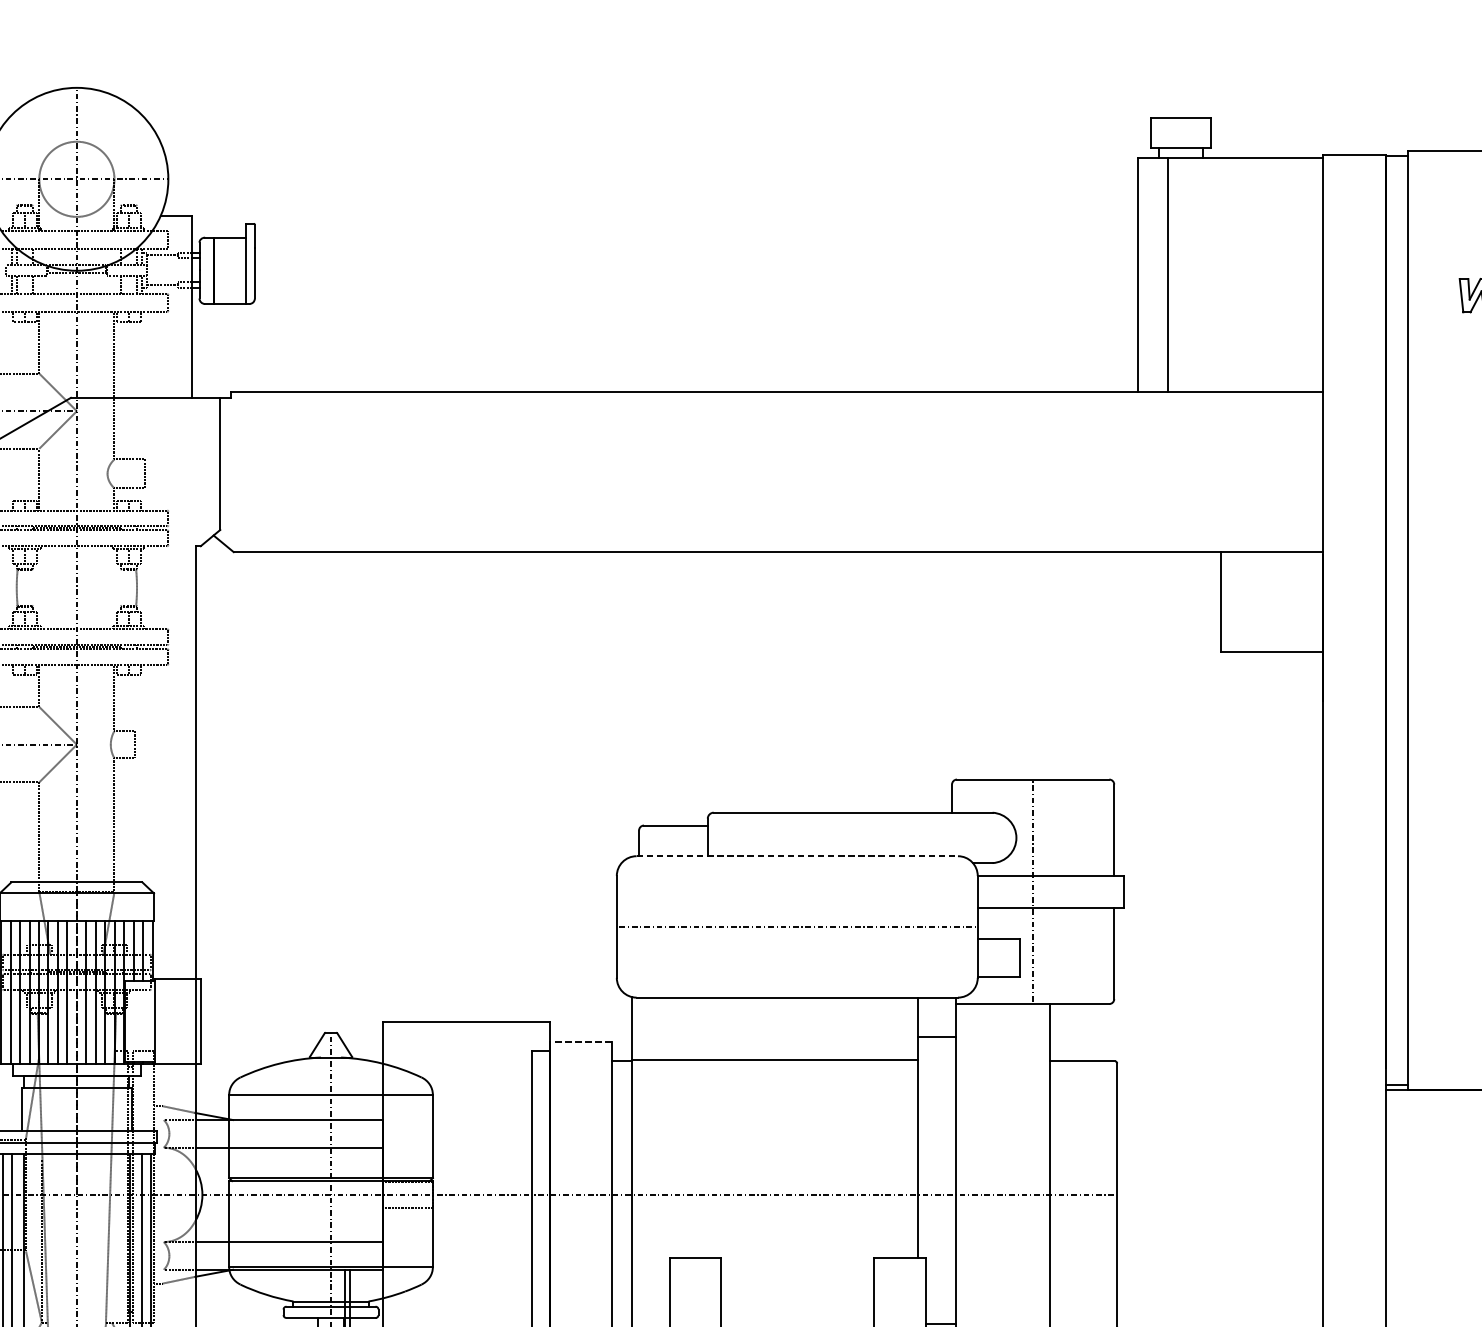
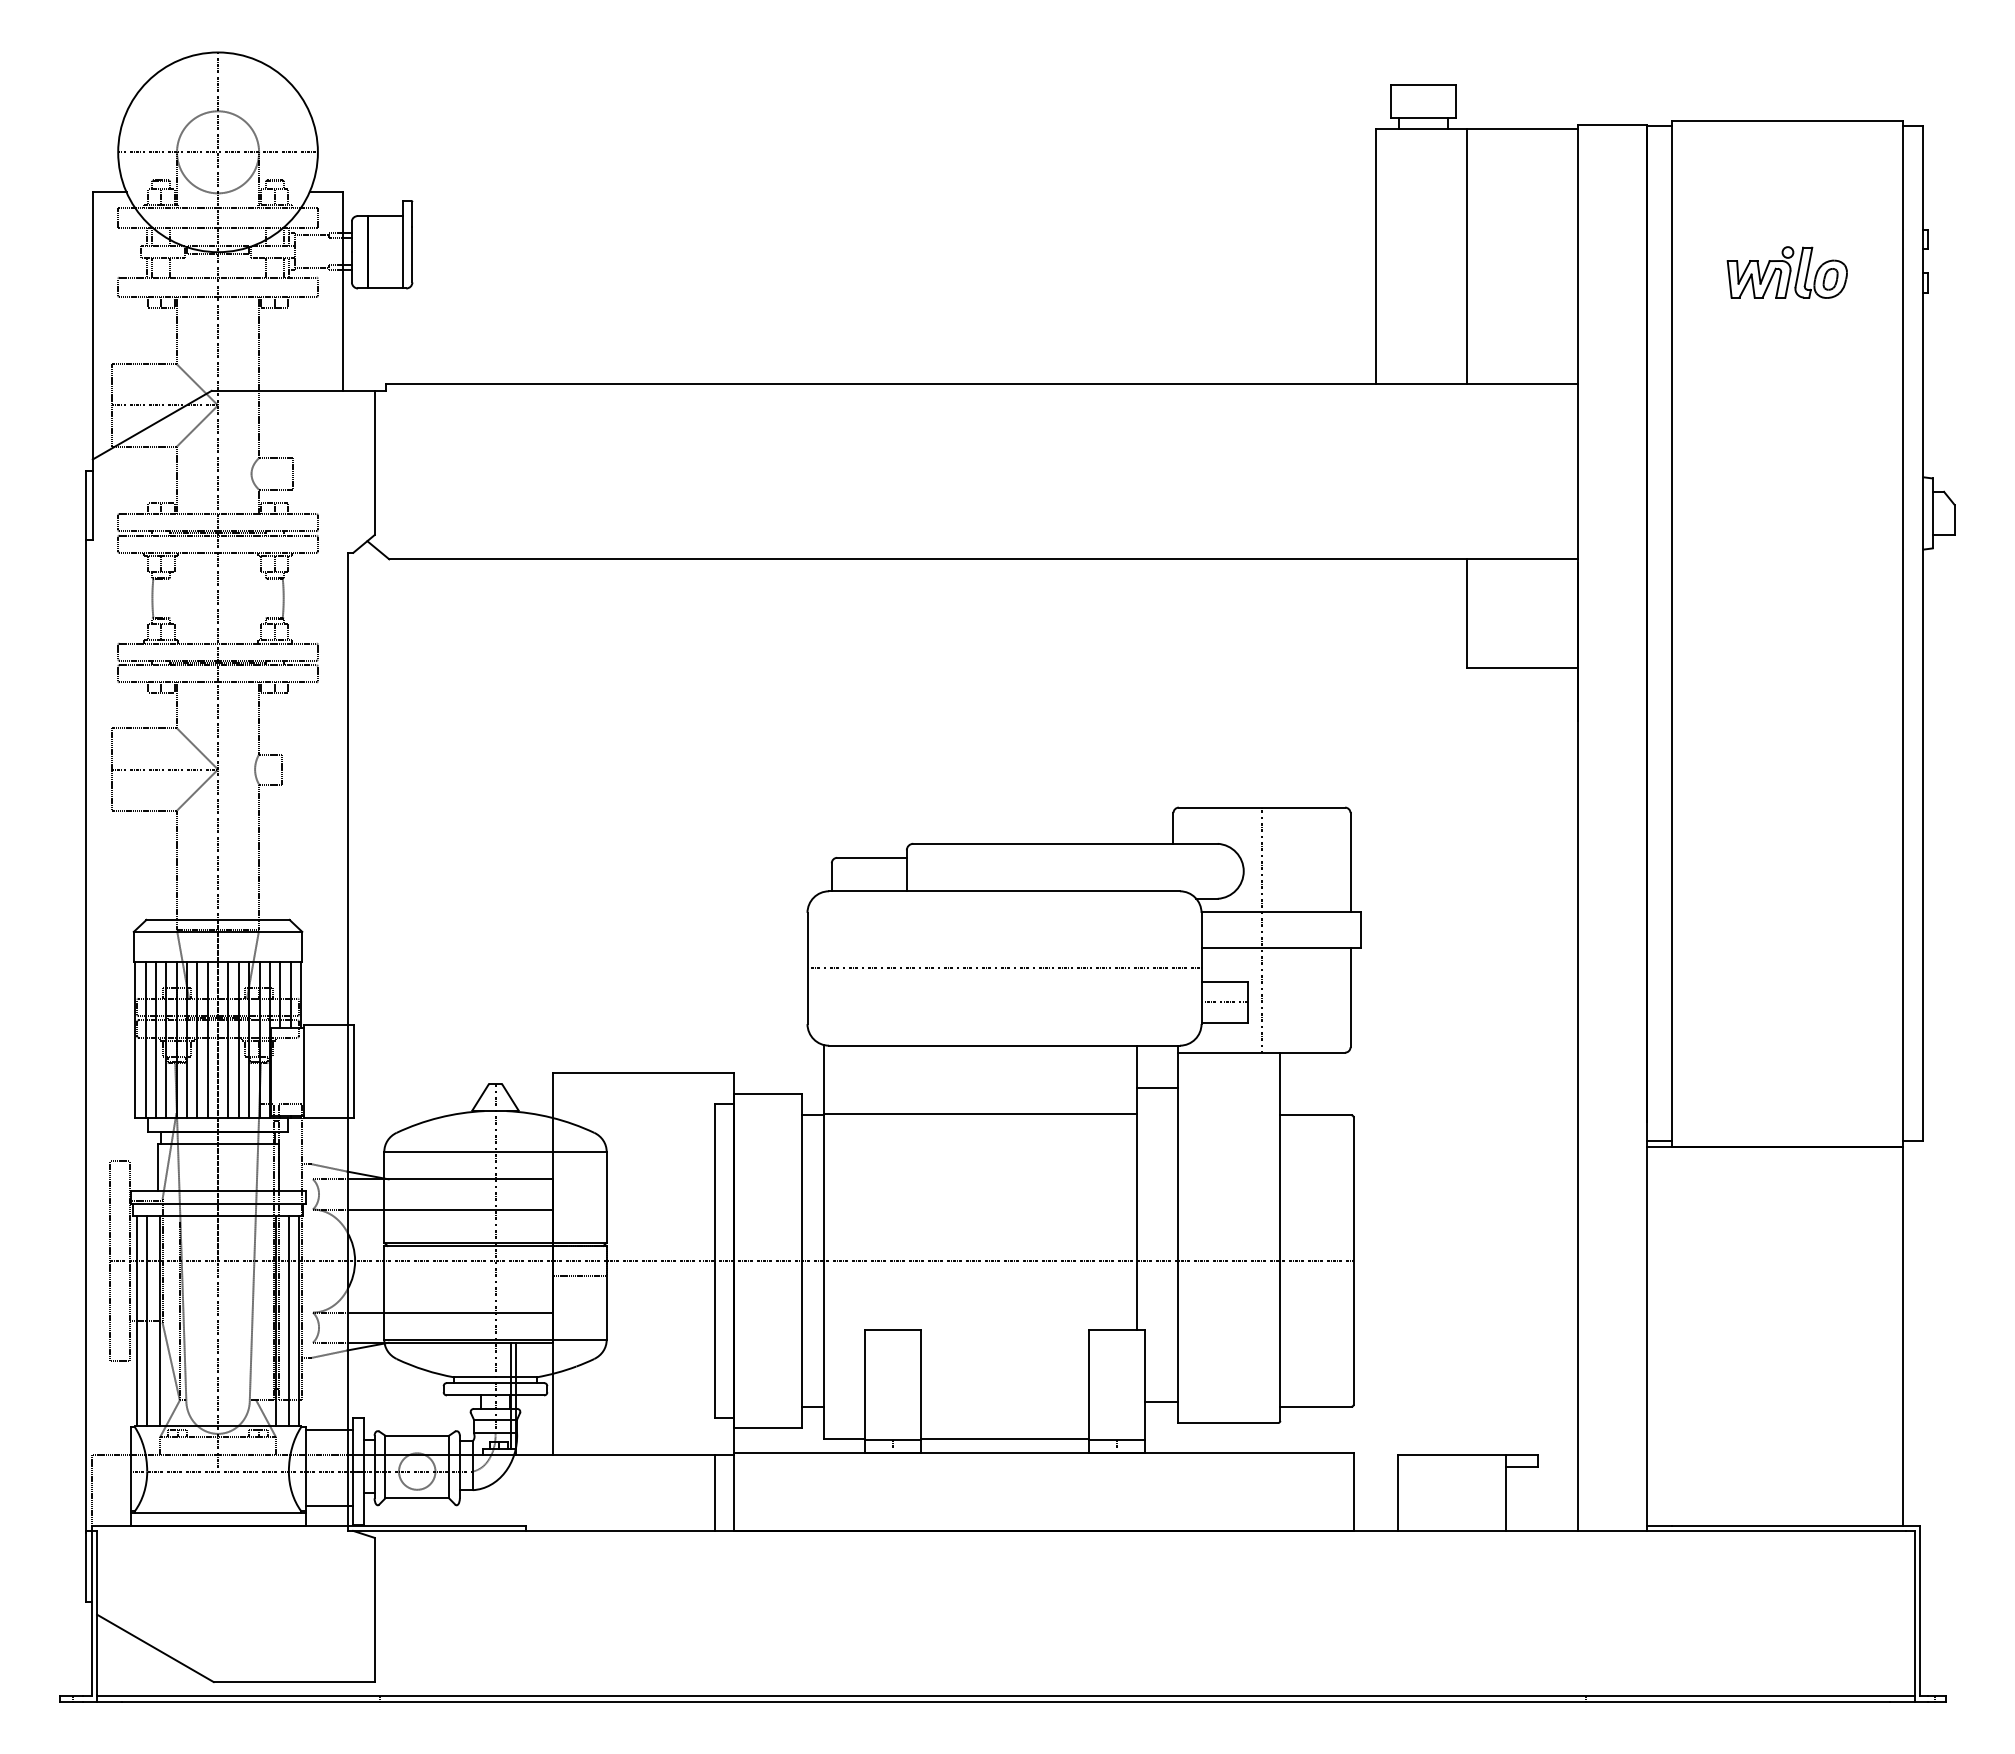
line: (1168, 274) -> (1467, 256), moved
line: (798, 856) -> (1005, 891), dashed -> solid
line: (998, 958) -> (1224, 1002), added
line: (580, 1041) -> (767, 1093), dashed -> solid

